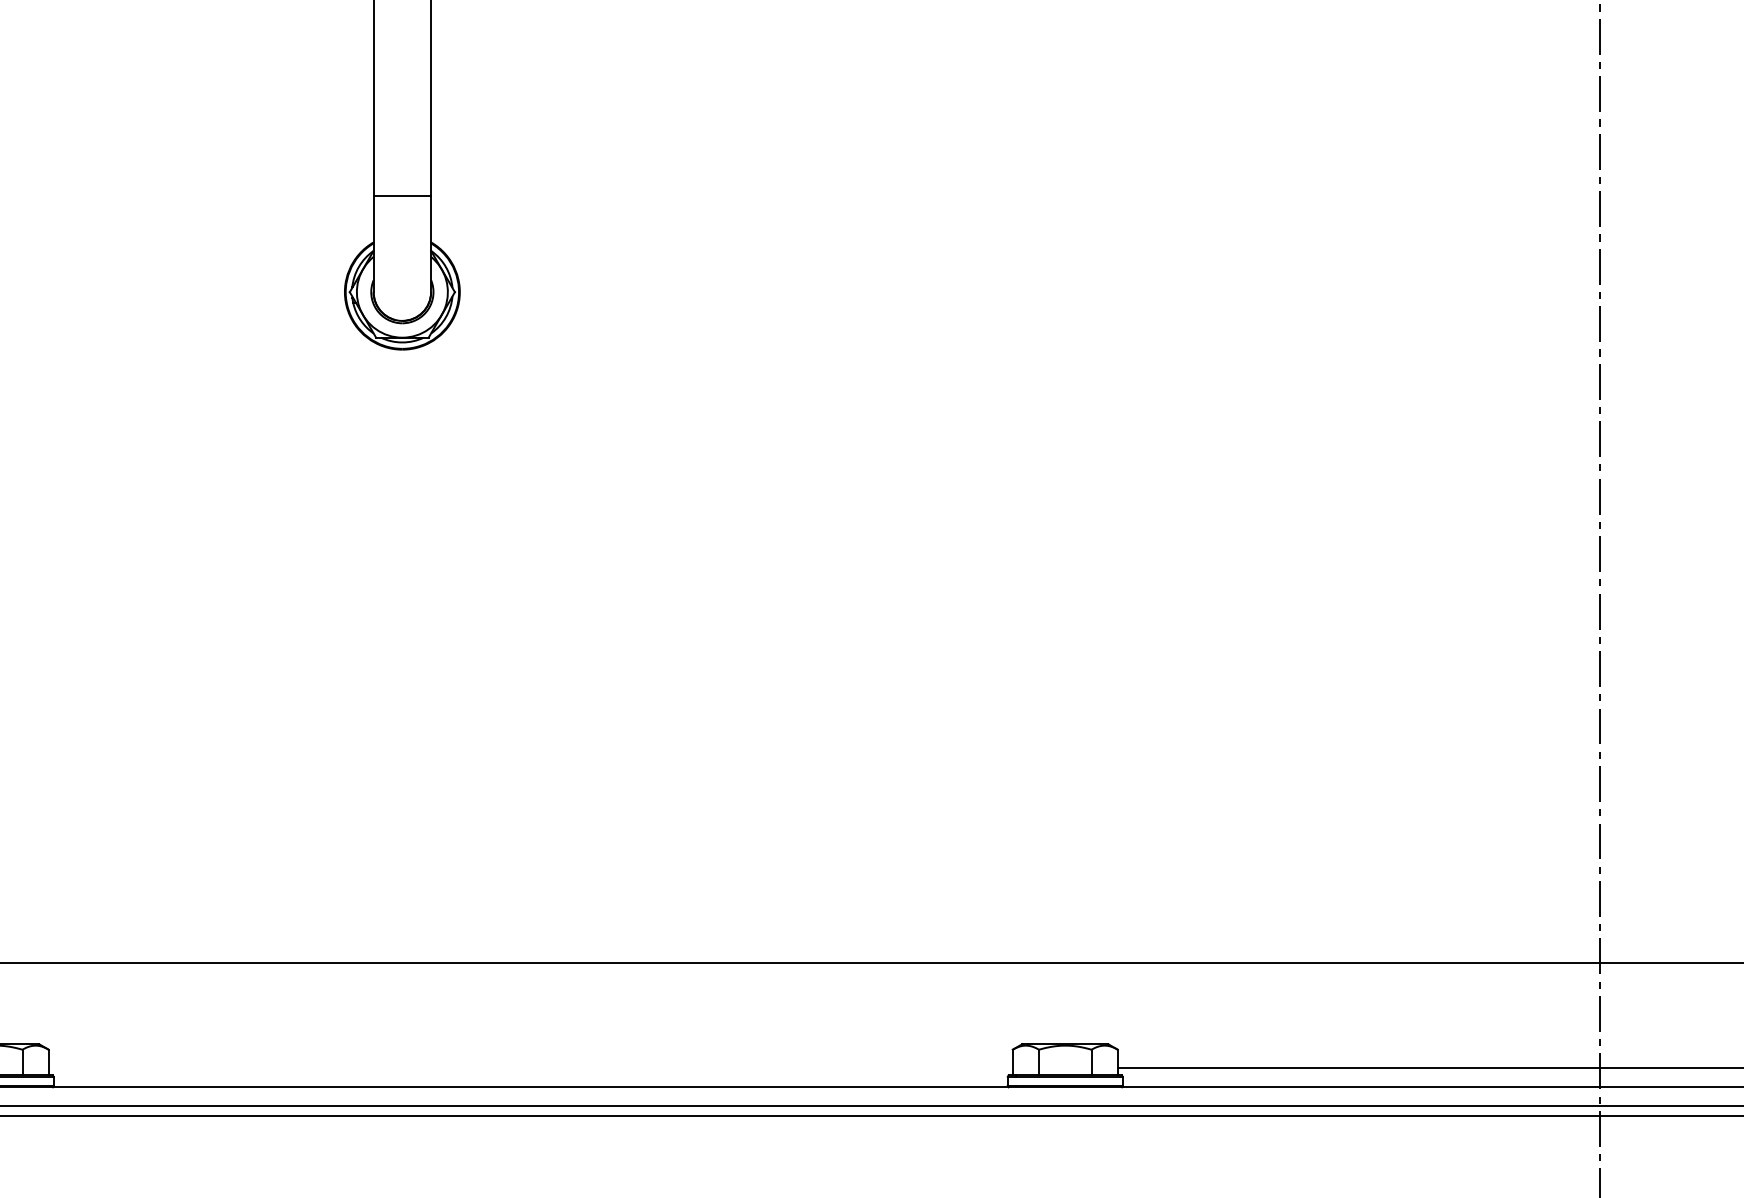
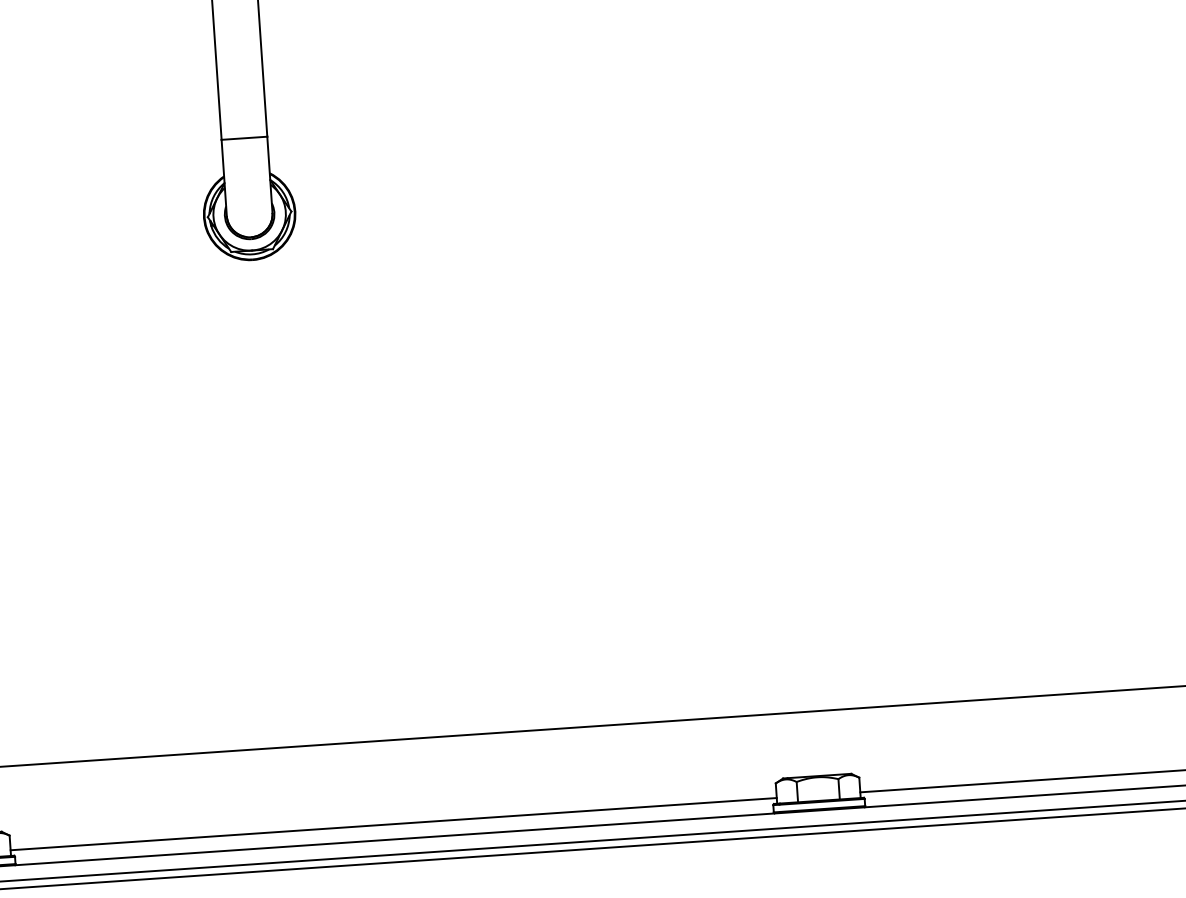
line: (530, 1068) -> (393, 824), added

